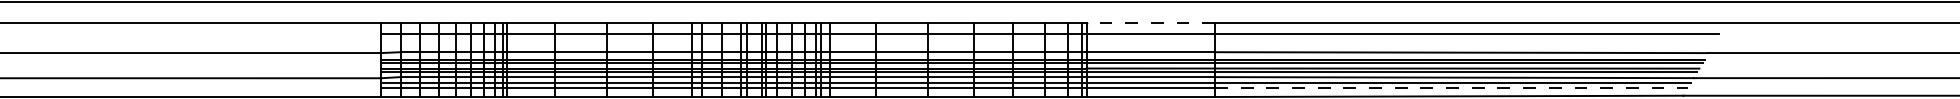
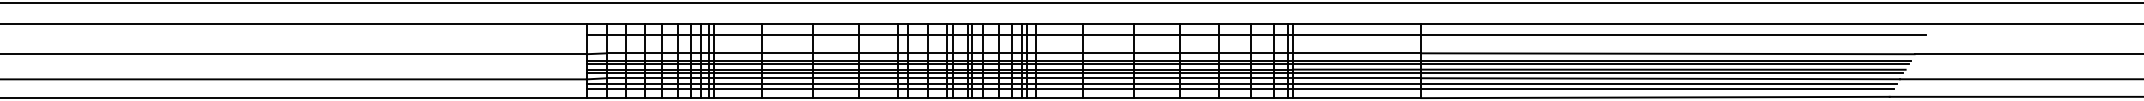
line: (1150, 23) -> (1356, 24), dashed -> solid
line: (1451, 87) -> (1657, 88), dashed -> solid

